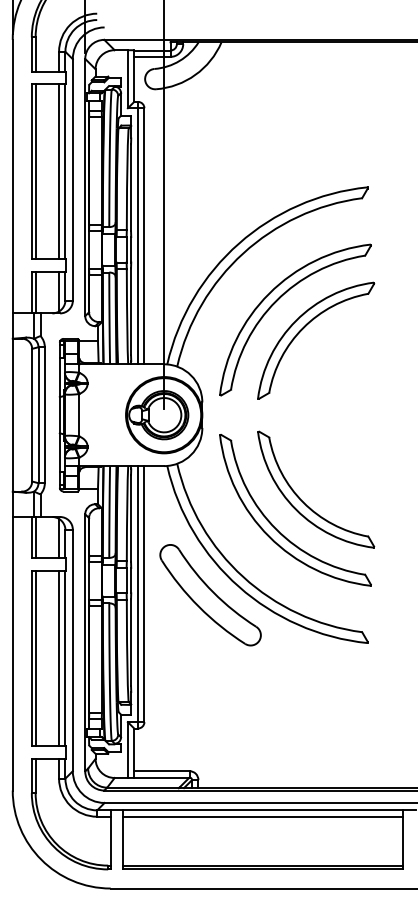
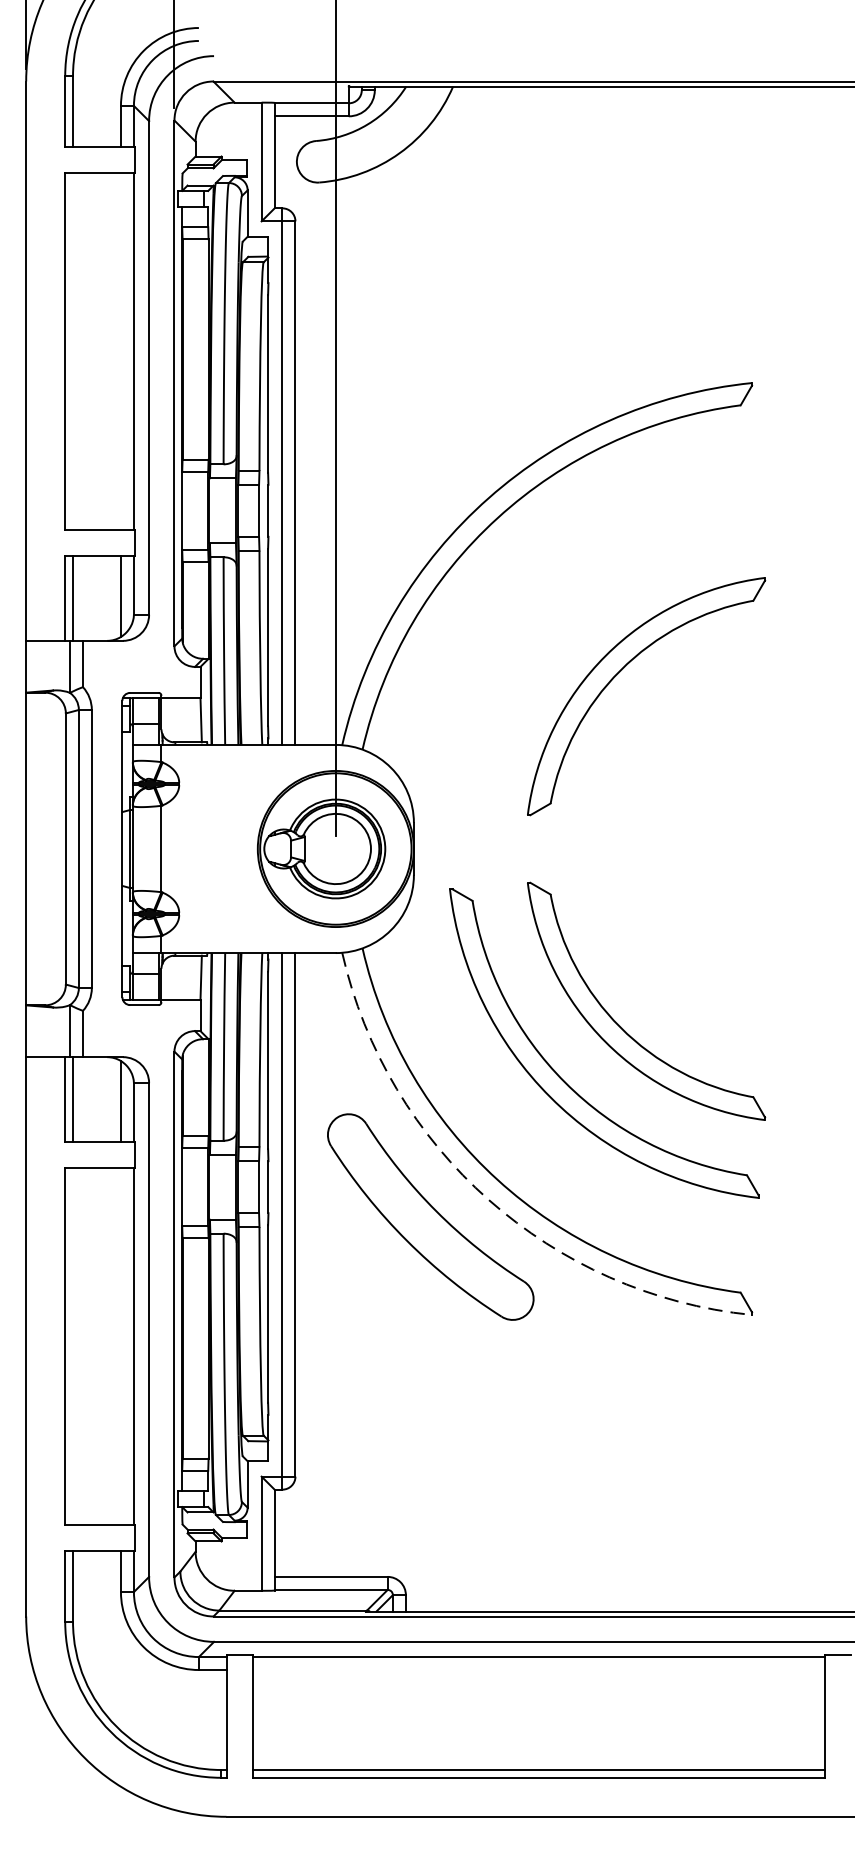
line: (35, 171) -> (72, 350), removed
line: (59, 171) -> (121, 350), removed
part: (277, 301) -> (567, 616), removed
arc: (238, 586) -> (487, 1199), solid -> dashed
line: (35, 658) -> (72, 1346), removed
line: (59, 658) -> (121, 1346), removed
line: (263, 816) -> (538, 1669), removed

